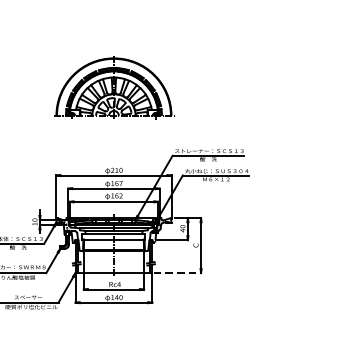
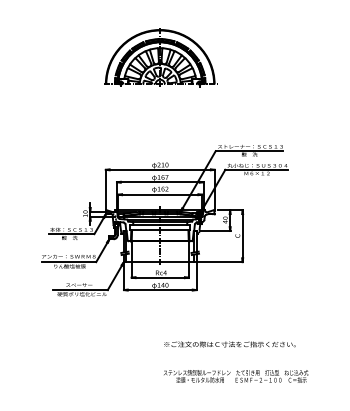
part: (114, 87) -> (160, 57), moved
line: (177, 273) -> (220, 262), dashed -> solid

